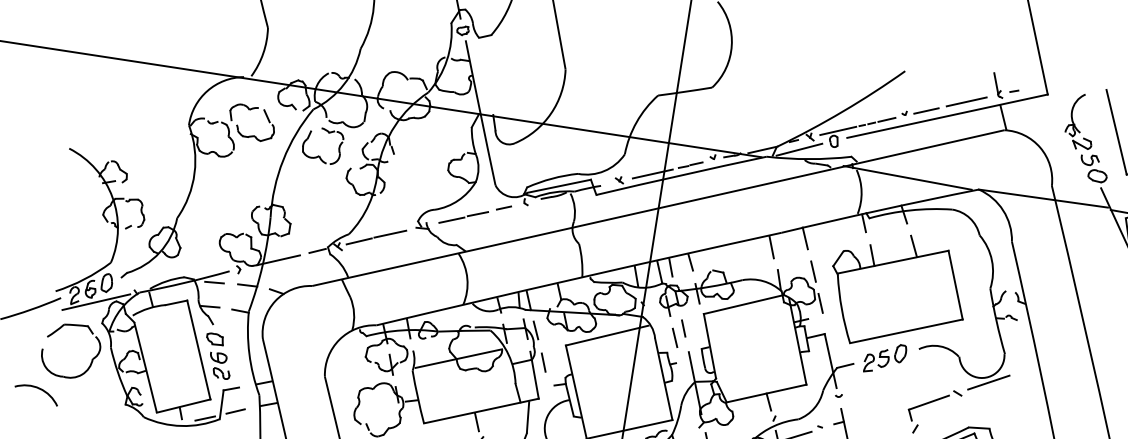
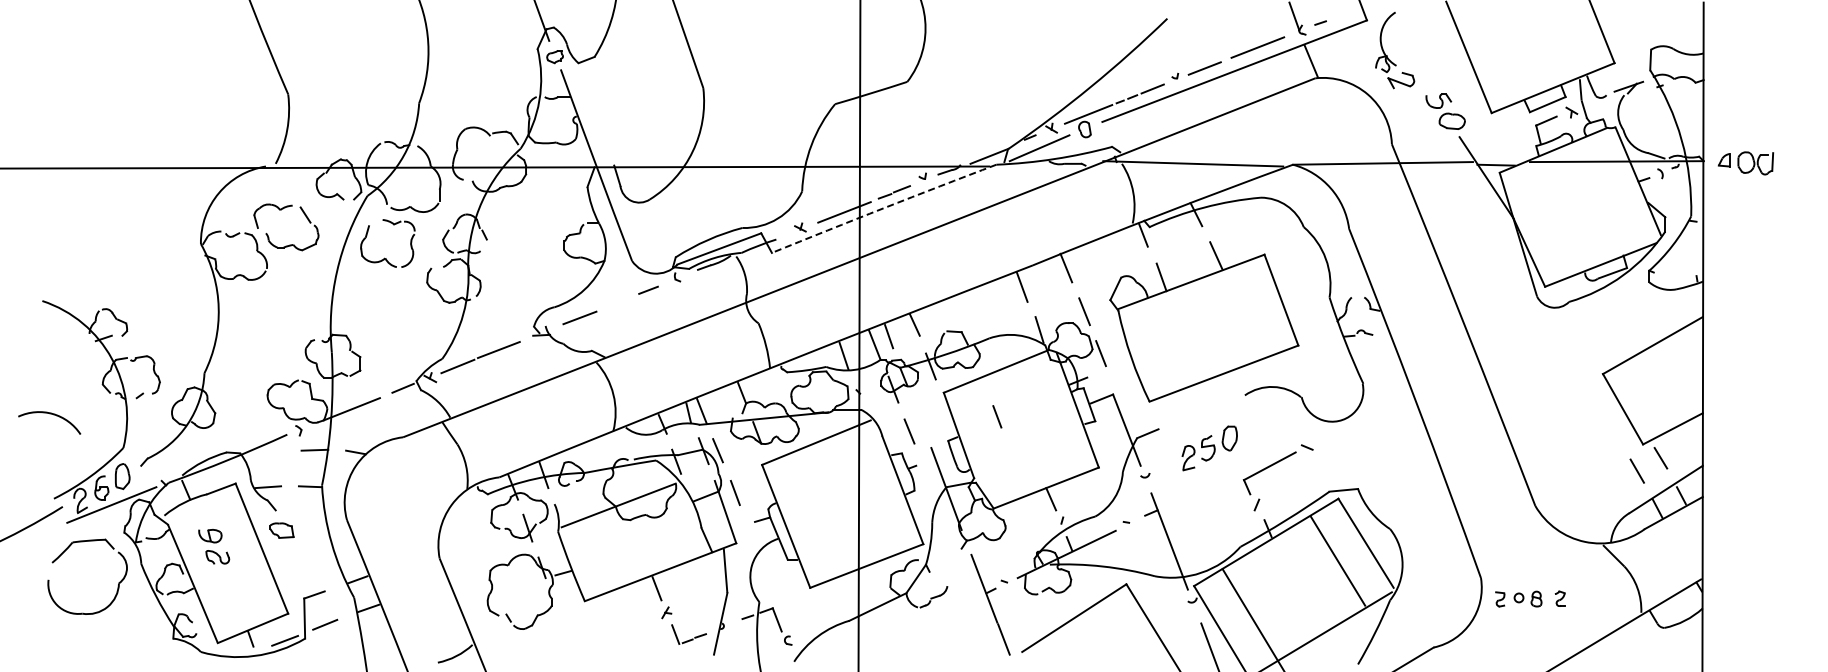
part: (1075, 124) -> (1387, 55), moved
arc: (681, 175) -> (883, 208), solid -> dashed
line: (477, 214) -> (613, 304), removed
line: (214, 282) -> (268, 453), removed
line: (683, 328) -> (997, 416), moved
part: (884, 358) -> (1209, 448), moved
part: (220, 365) -> (214, 546), moved
line: (988, 382) -> (1347, 425), removed
arc: (37, 388) -> (49, 414), moved

